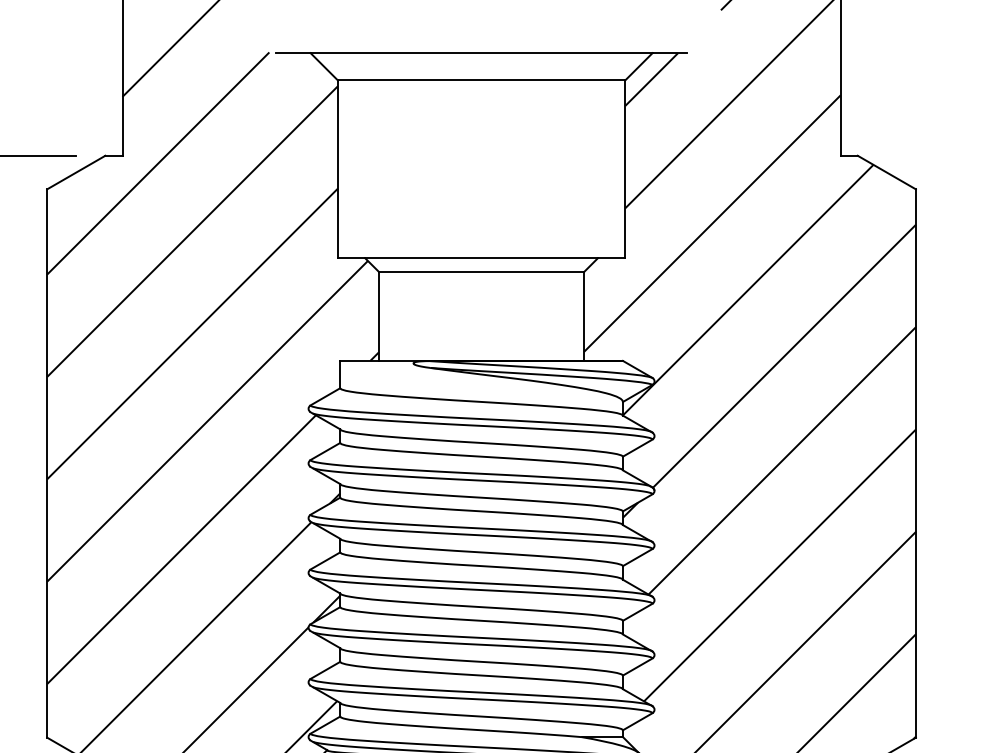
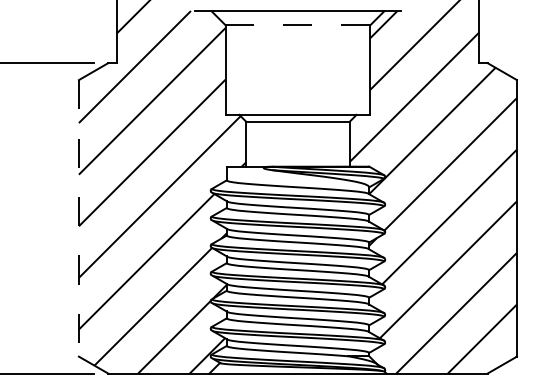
line: (480, 81) -> (297, 25), solid -> dashed
line: (46, 463) -> (78, 218), solid -> dashed

